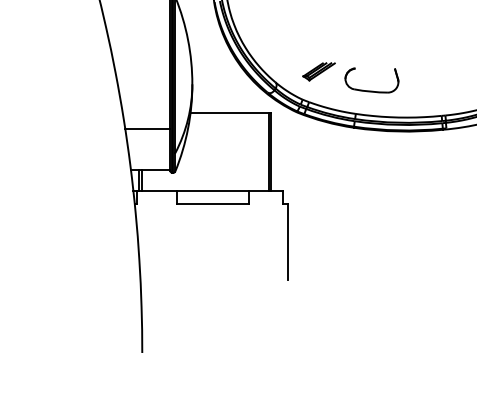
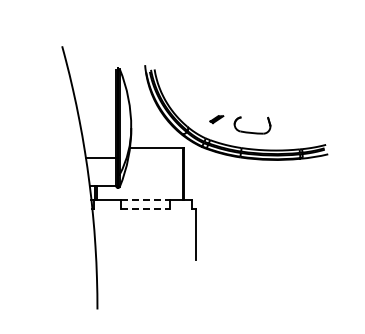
part: (318, 71) -> (216, 119), size x0.6
line: (213, 190) -> (145, 199), solid -> dashed
line: (213, 203) -> (145, 208), solid -> dashed

